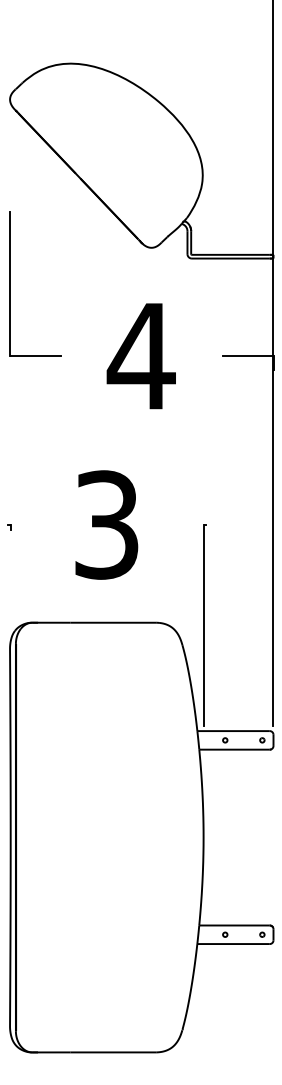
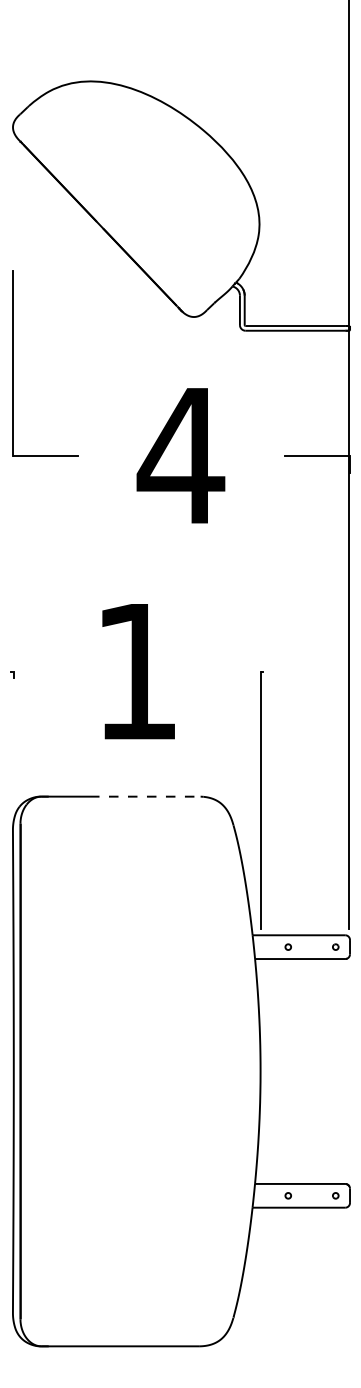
text: (106, 524) -> (136, 670), 3 -> 1
line: (114, 622) -> (146, 796), solid -> dashed

